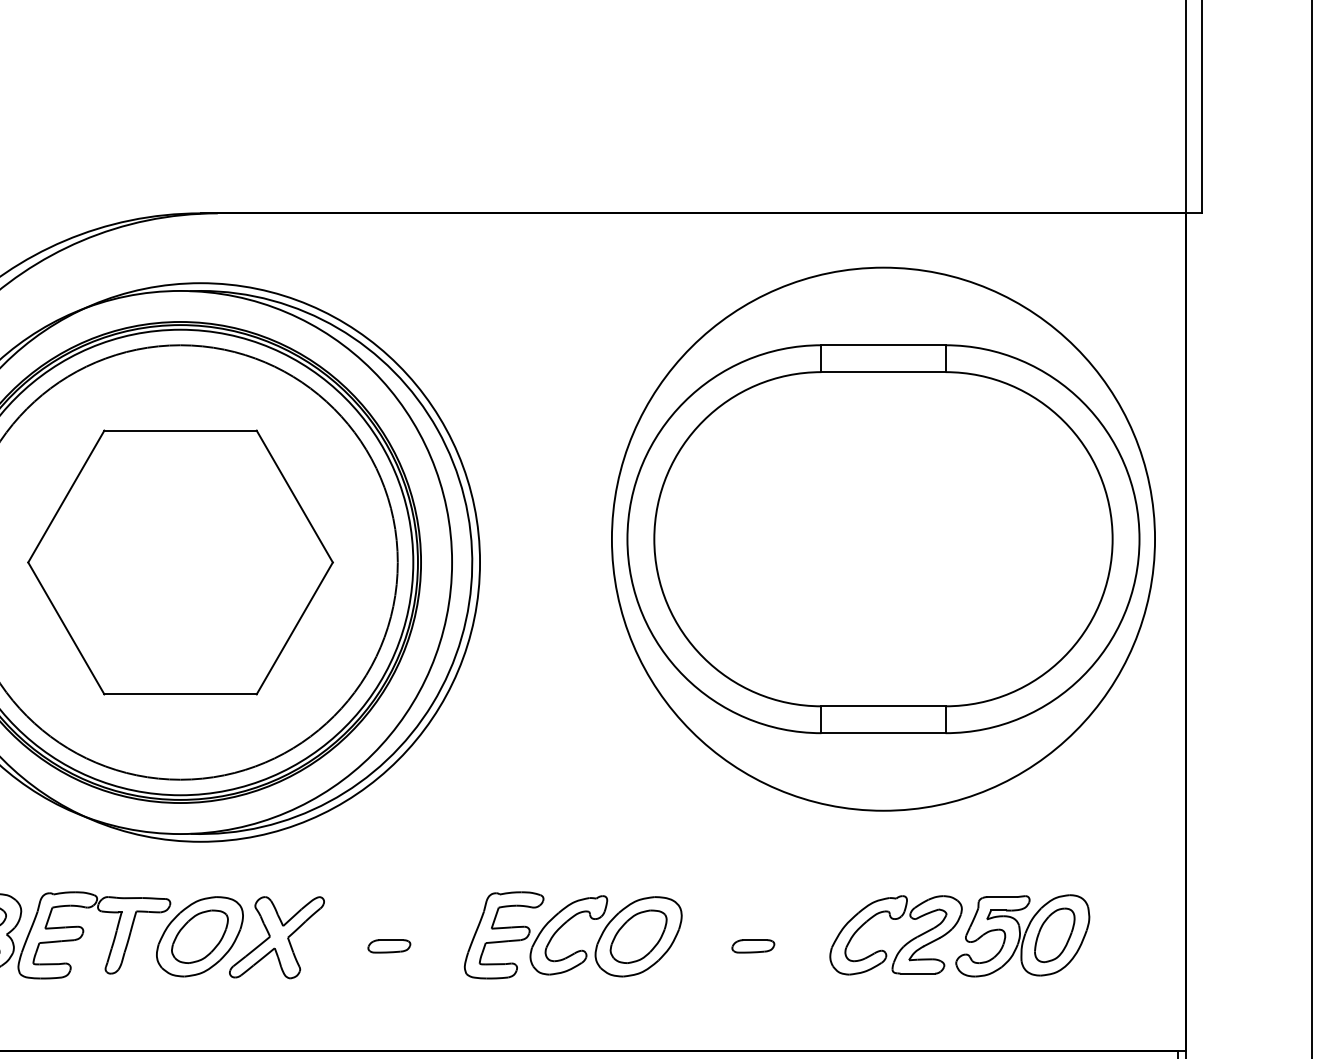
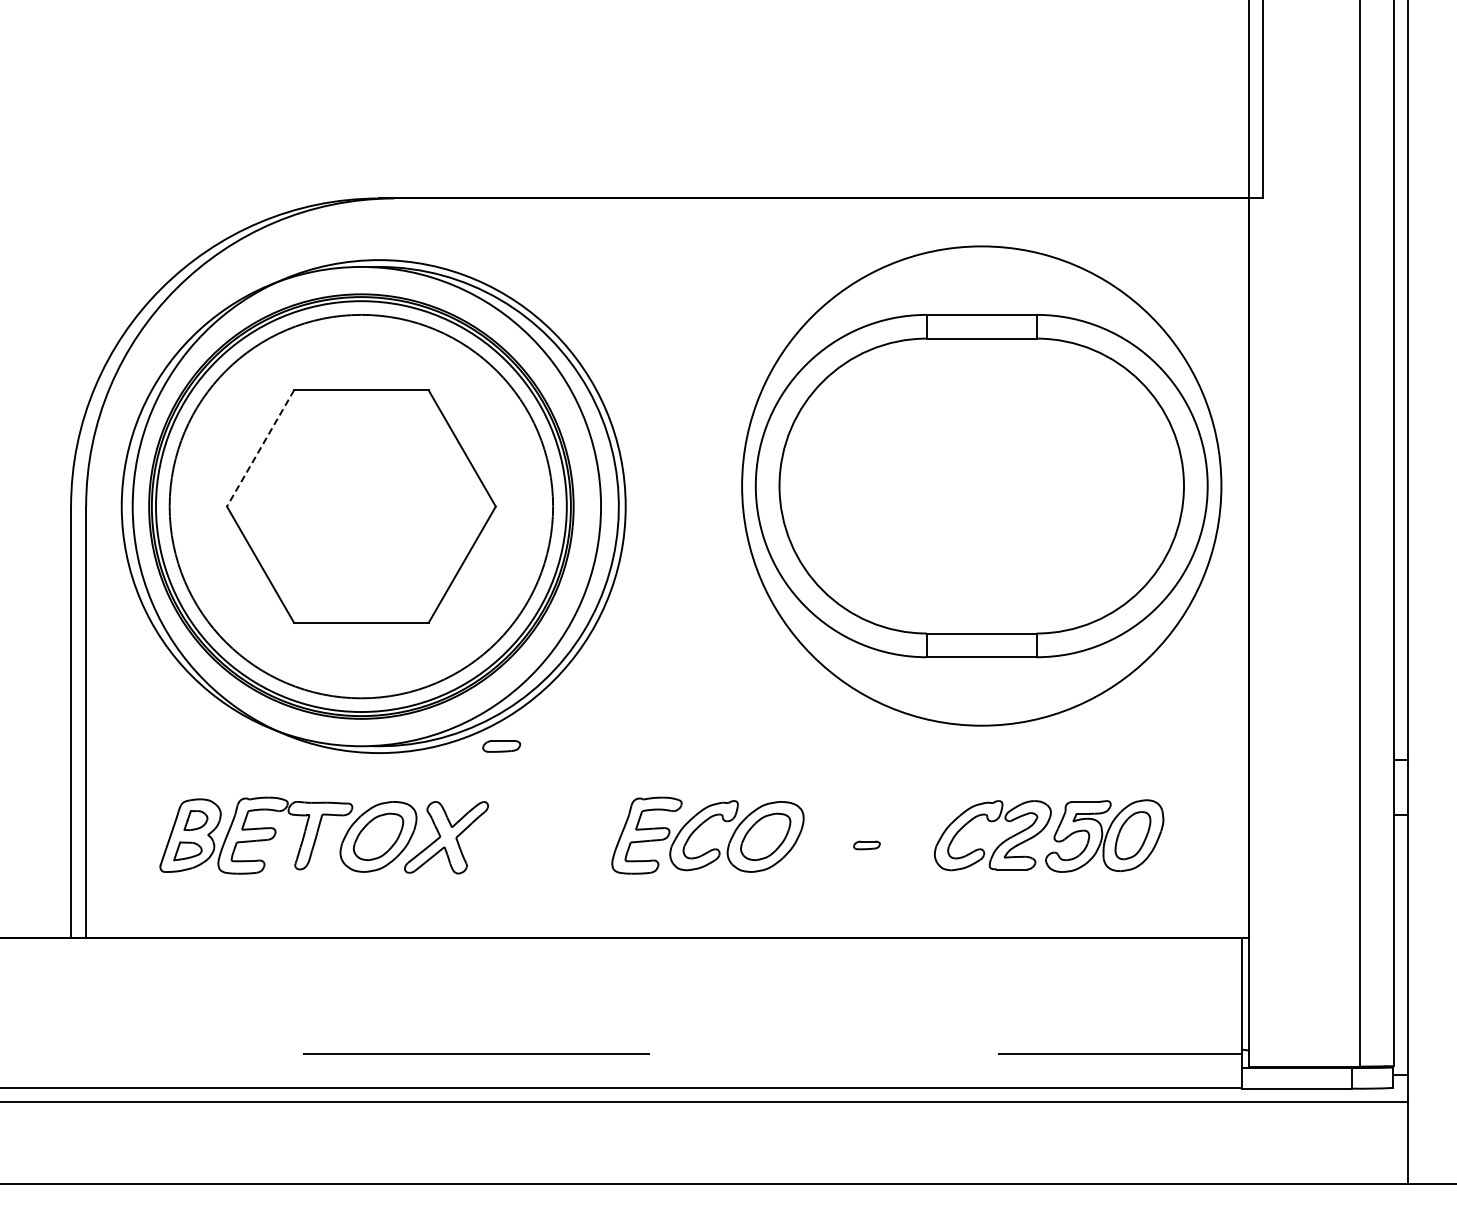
line: (66, 496) -> (260, 448), solid -> dashed
part: (389, 946) -> (501, 746), moved
part: (752, 946) -> (866, 845), size x0.7

